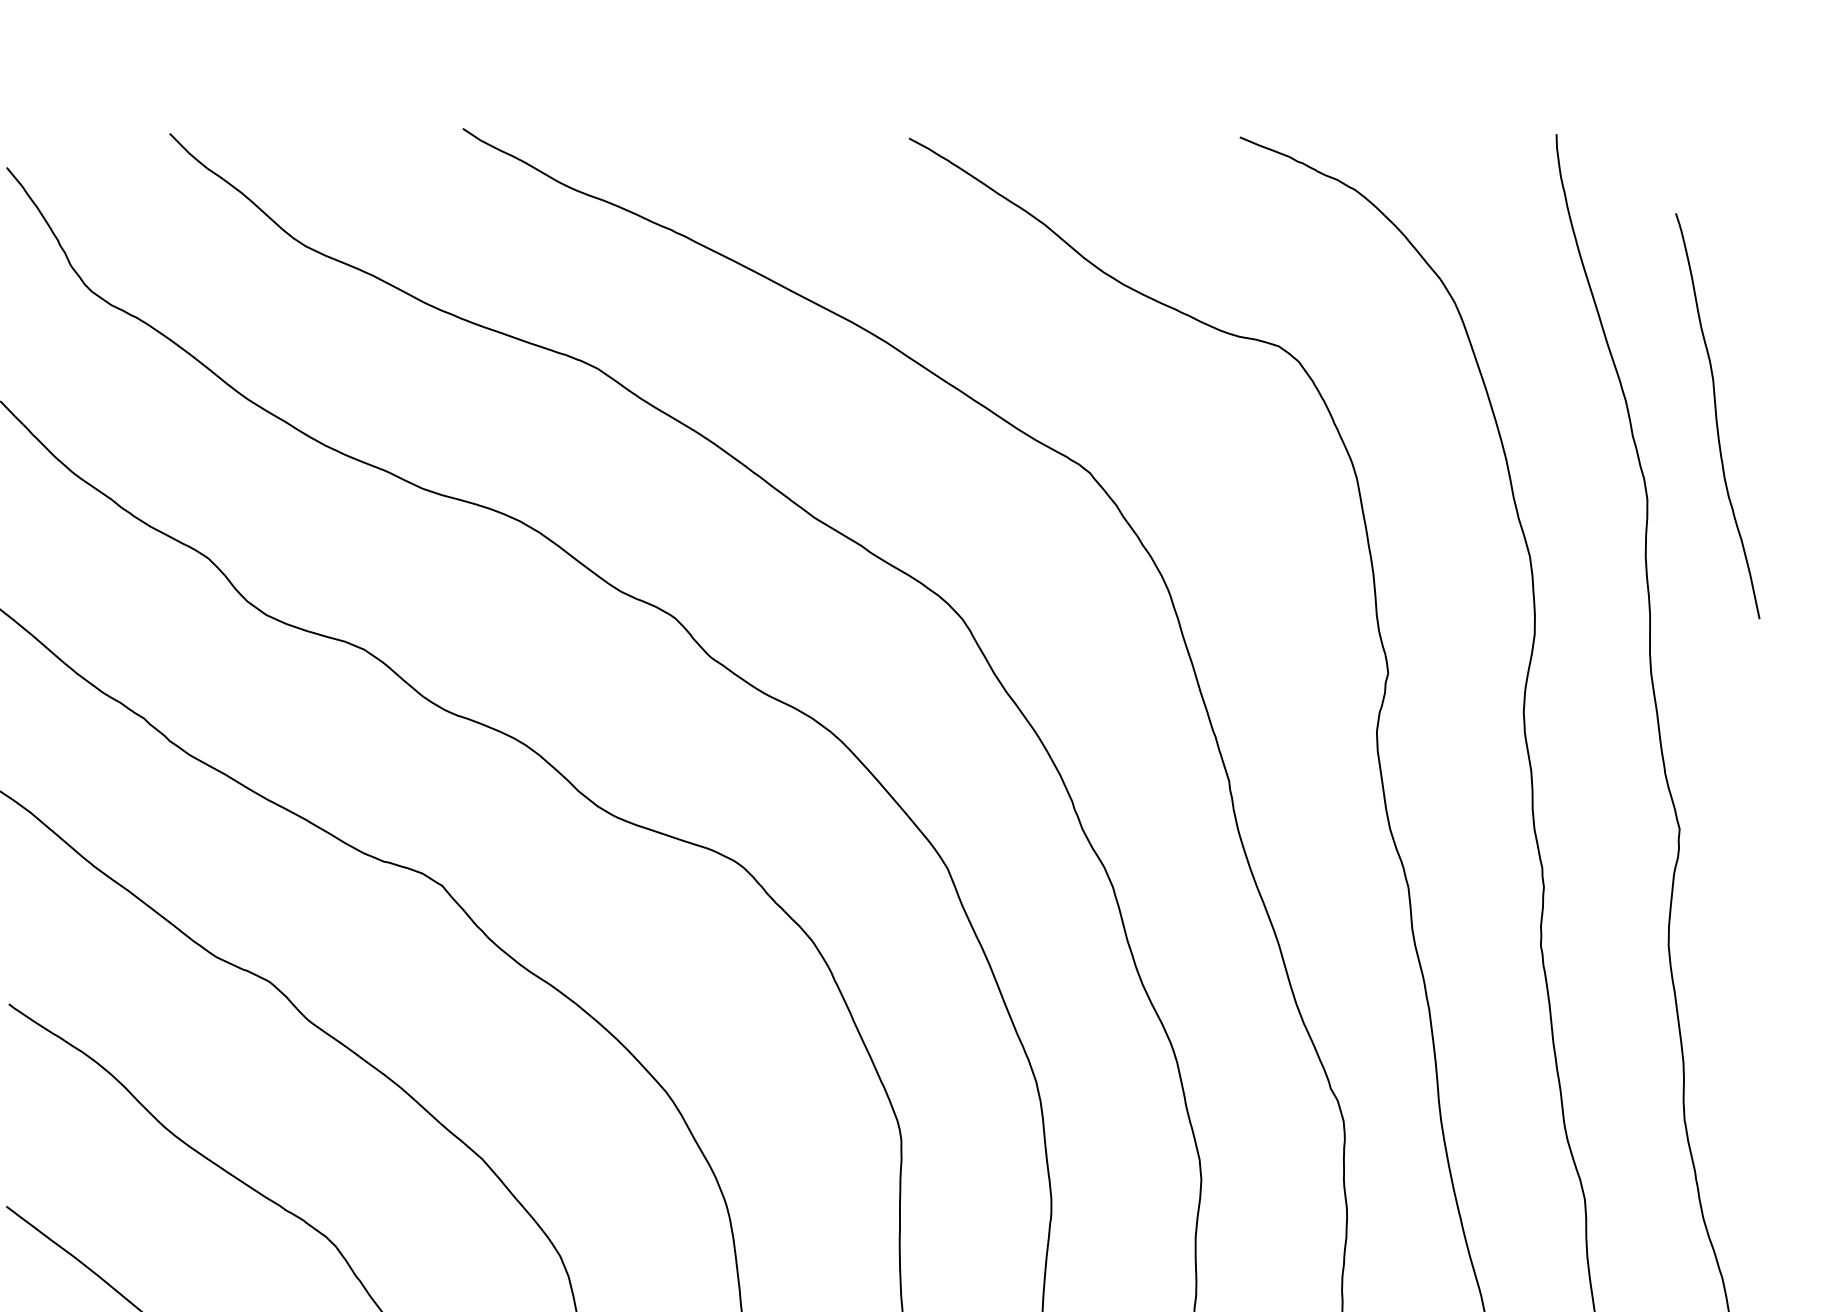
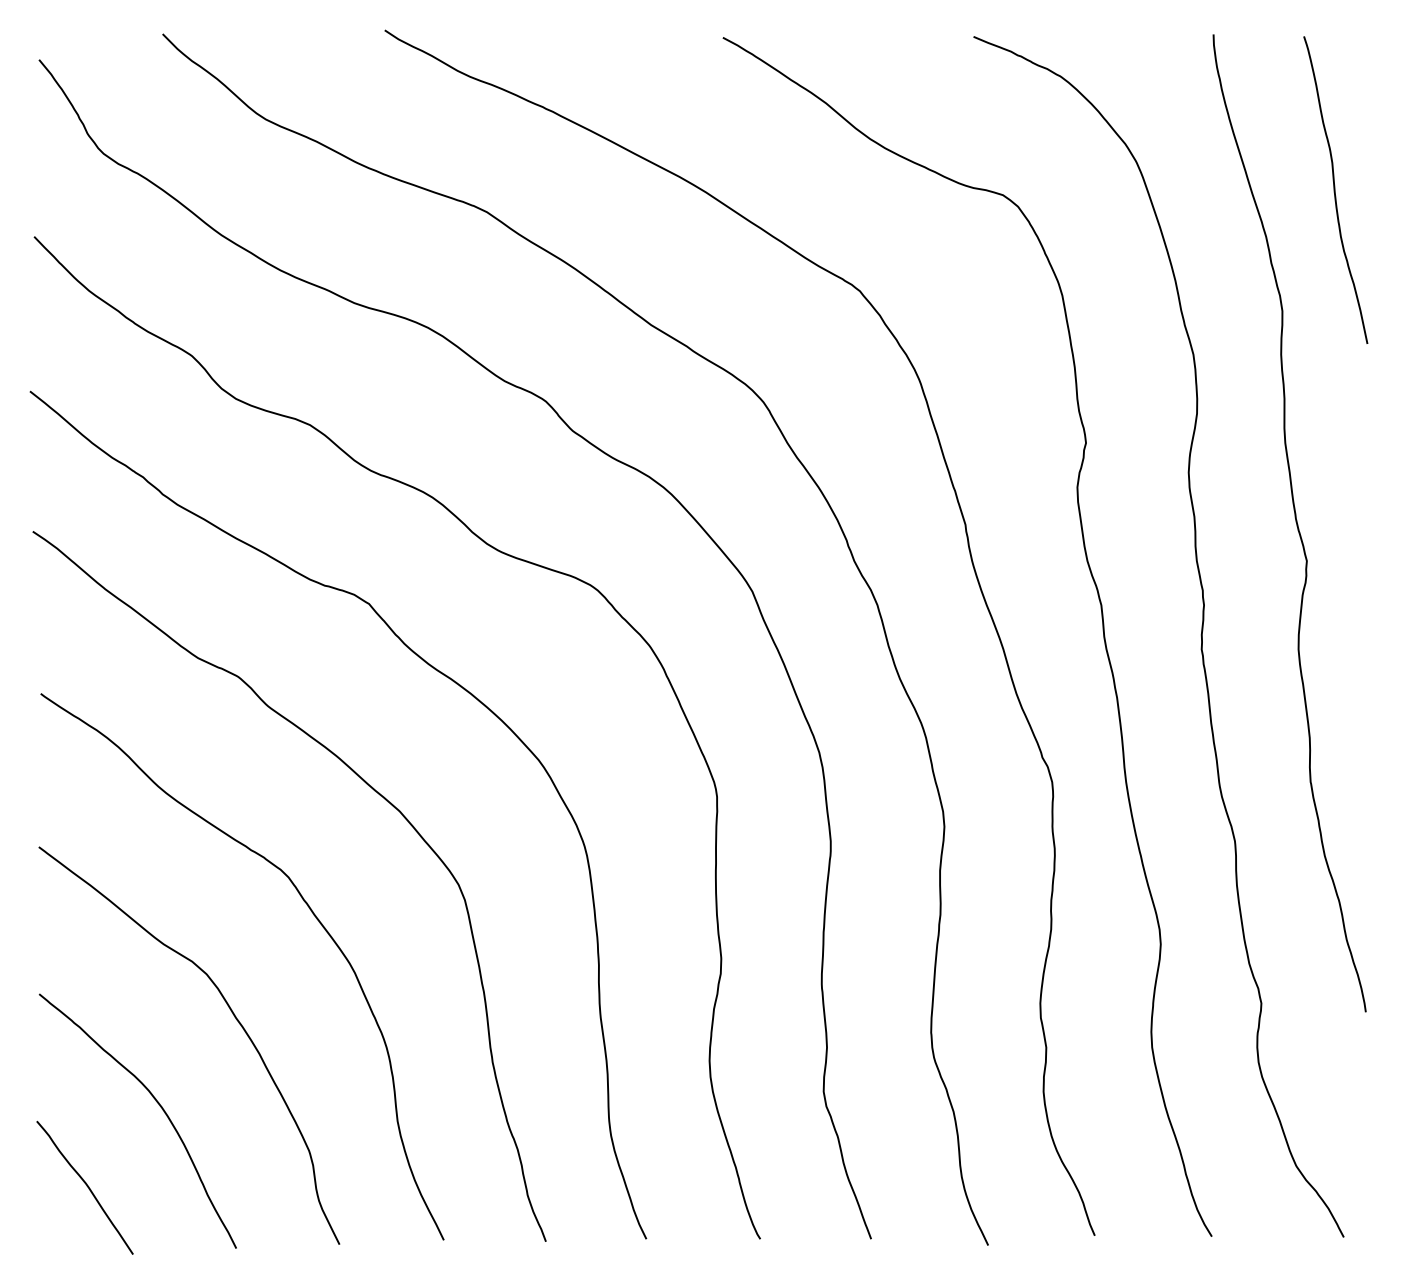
curve: (1717, 415) -> (1335, 189), moved

